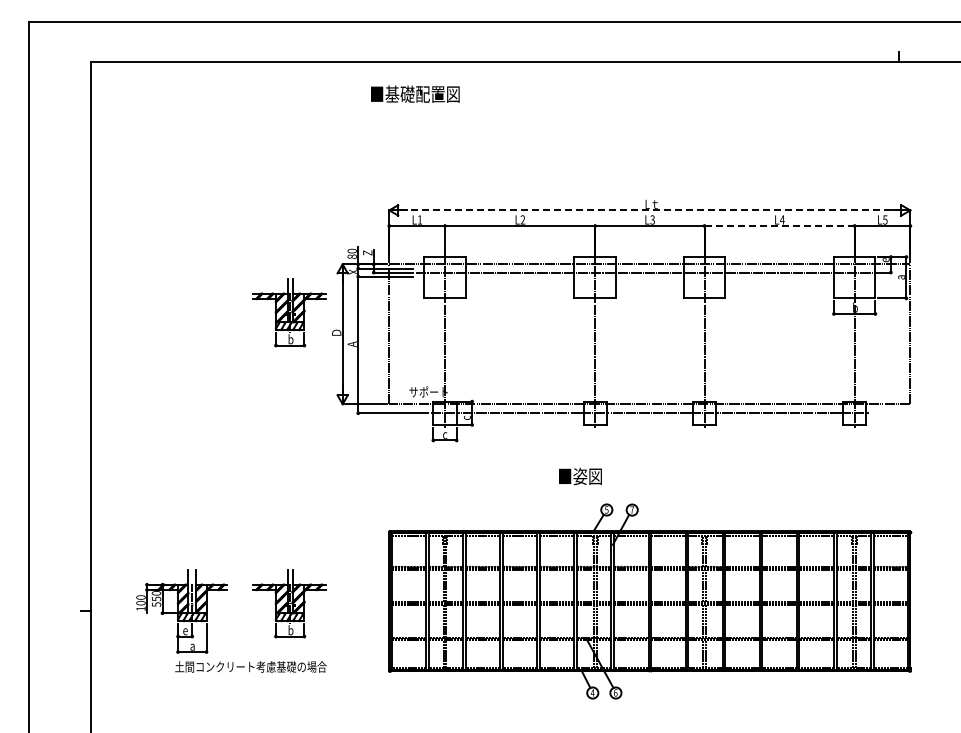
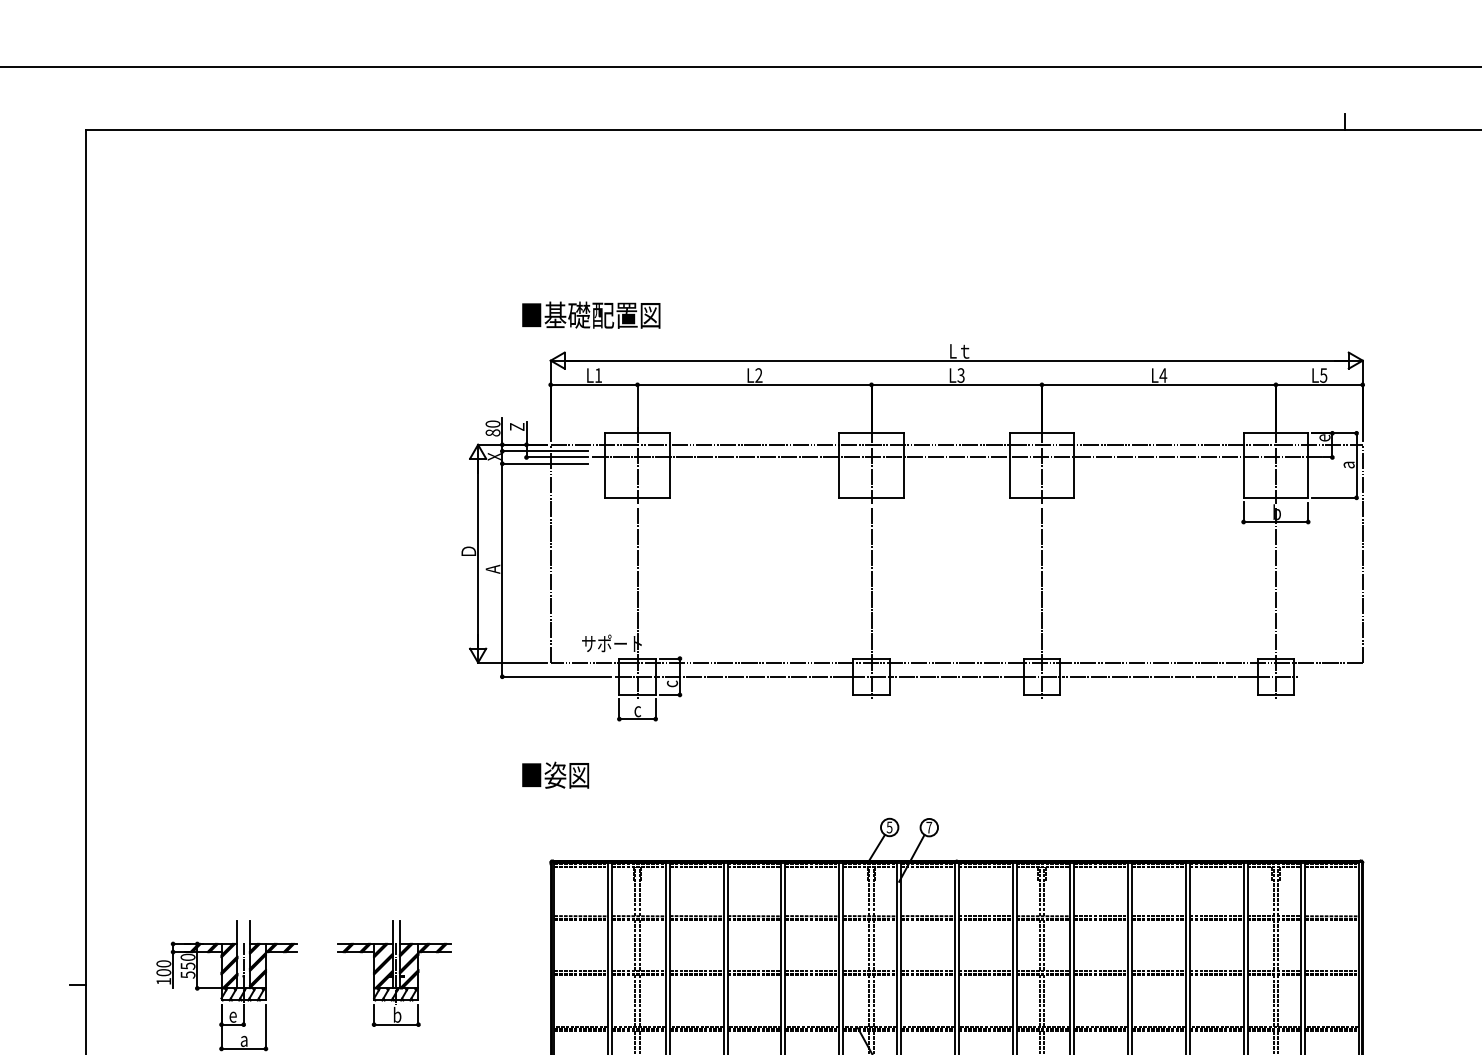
text: (415, 93) -> (591, 314), moved
line: (650, 210) -> (957, 360), dashed -> solid
line: (780, 225) -> (1160, 384), dashed -> solid
part: (289, 312) -> (395, 519), removed
text: (580, 476) -> (555, 775), moved

